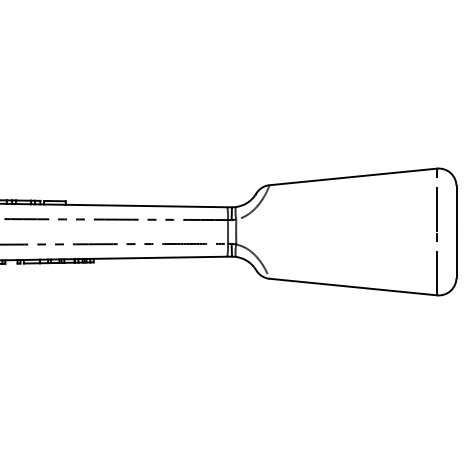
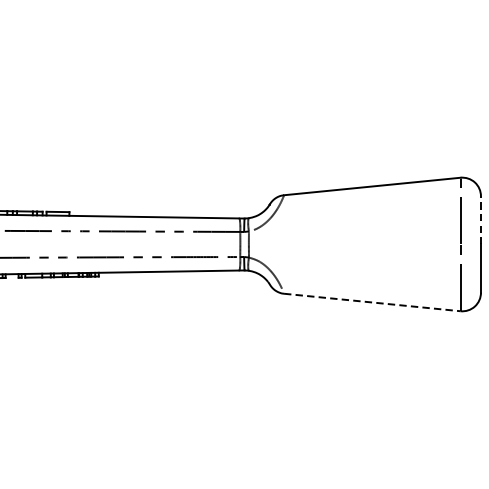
line: (456, 209) -> (480, 220), solid -> dashed
line: (353, 287) -> (372, 302), solid -> dashed

